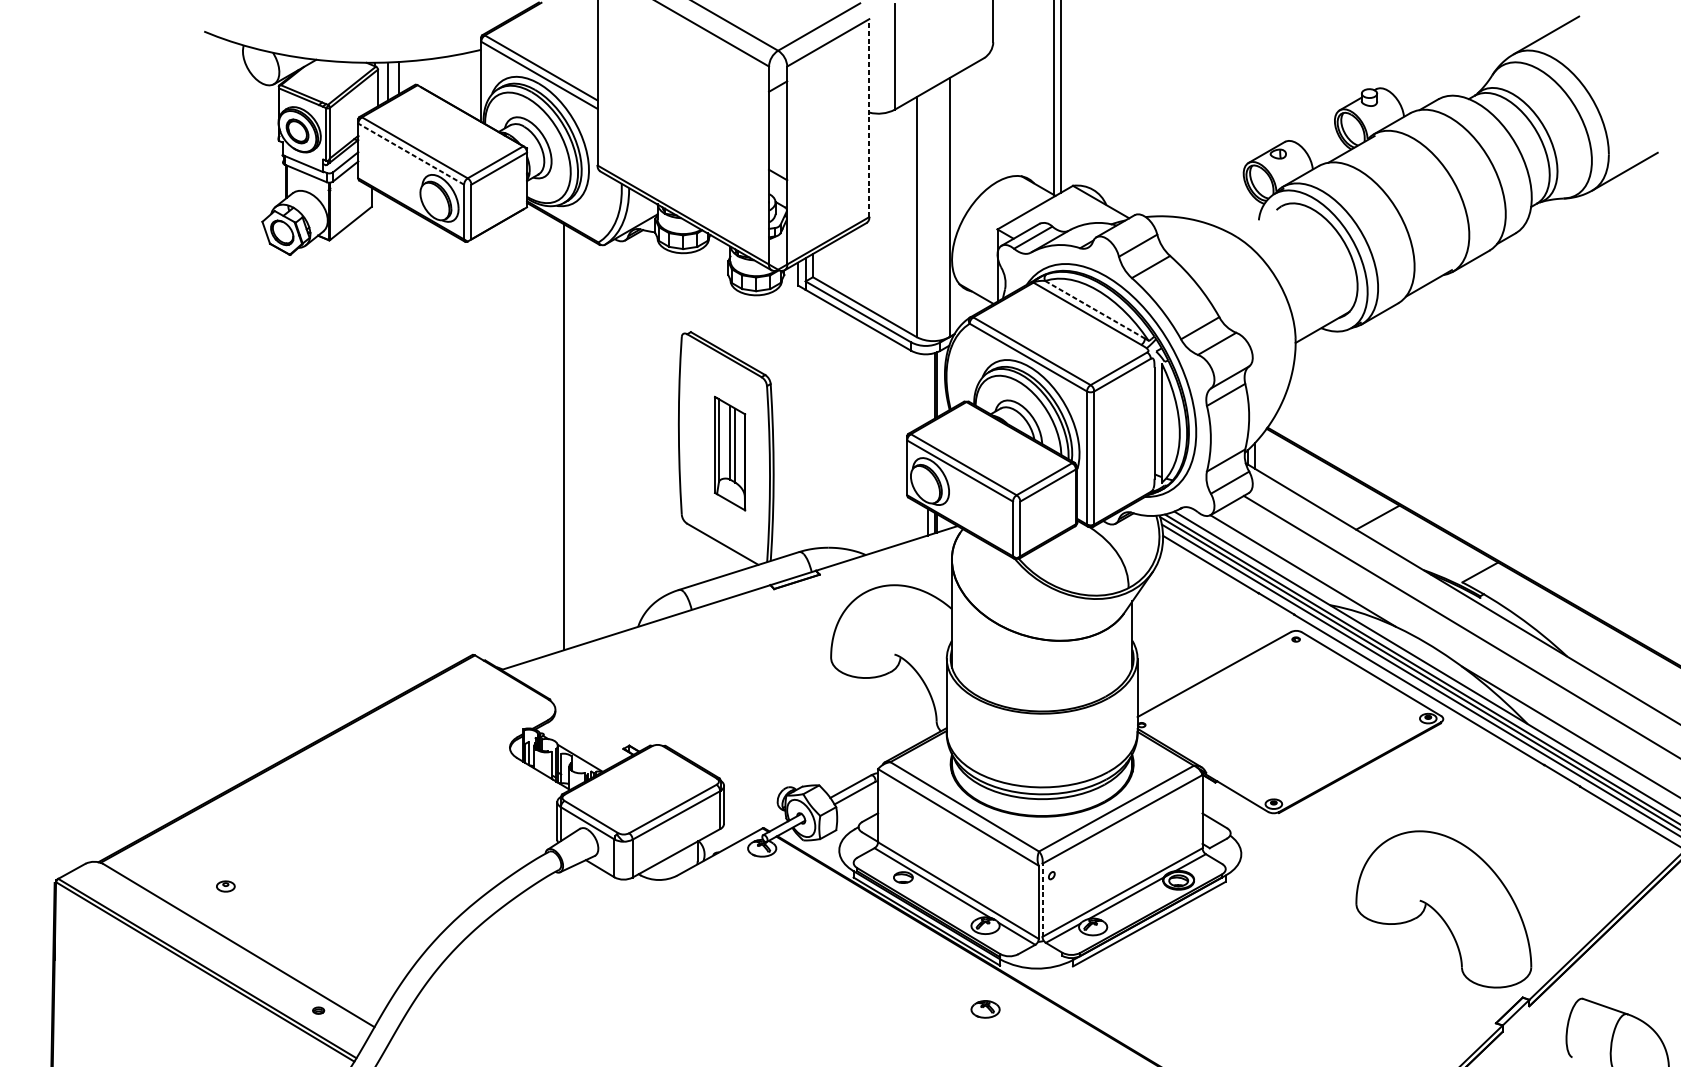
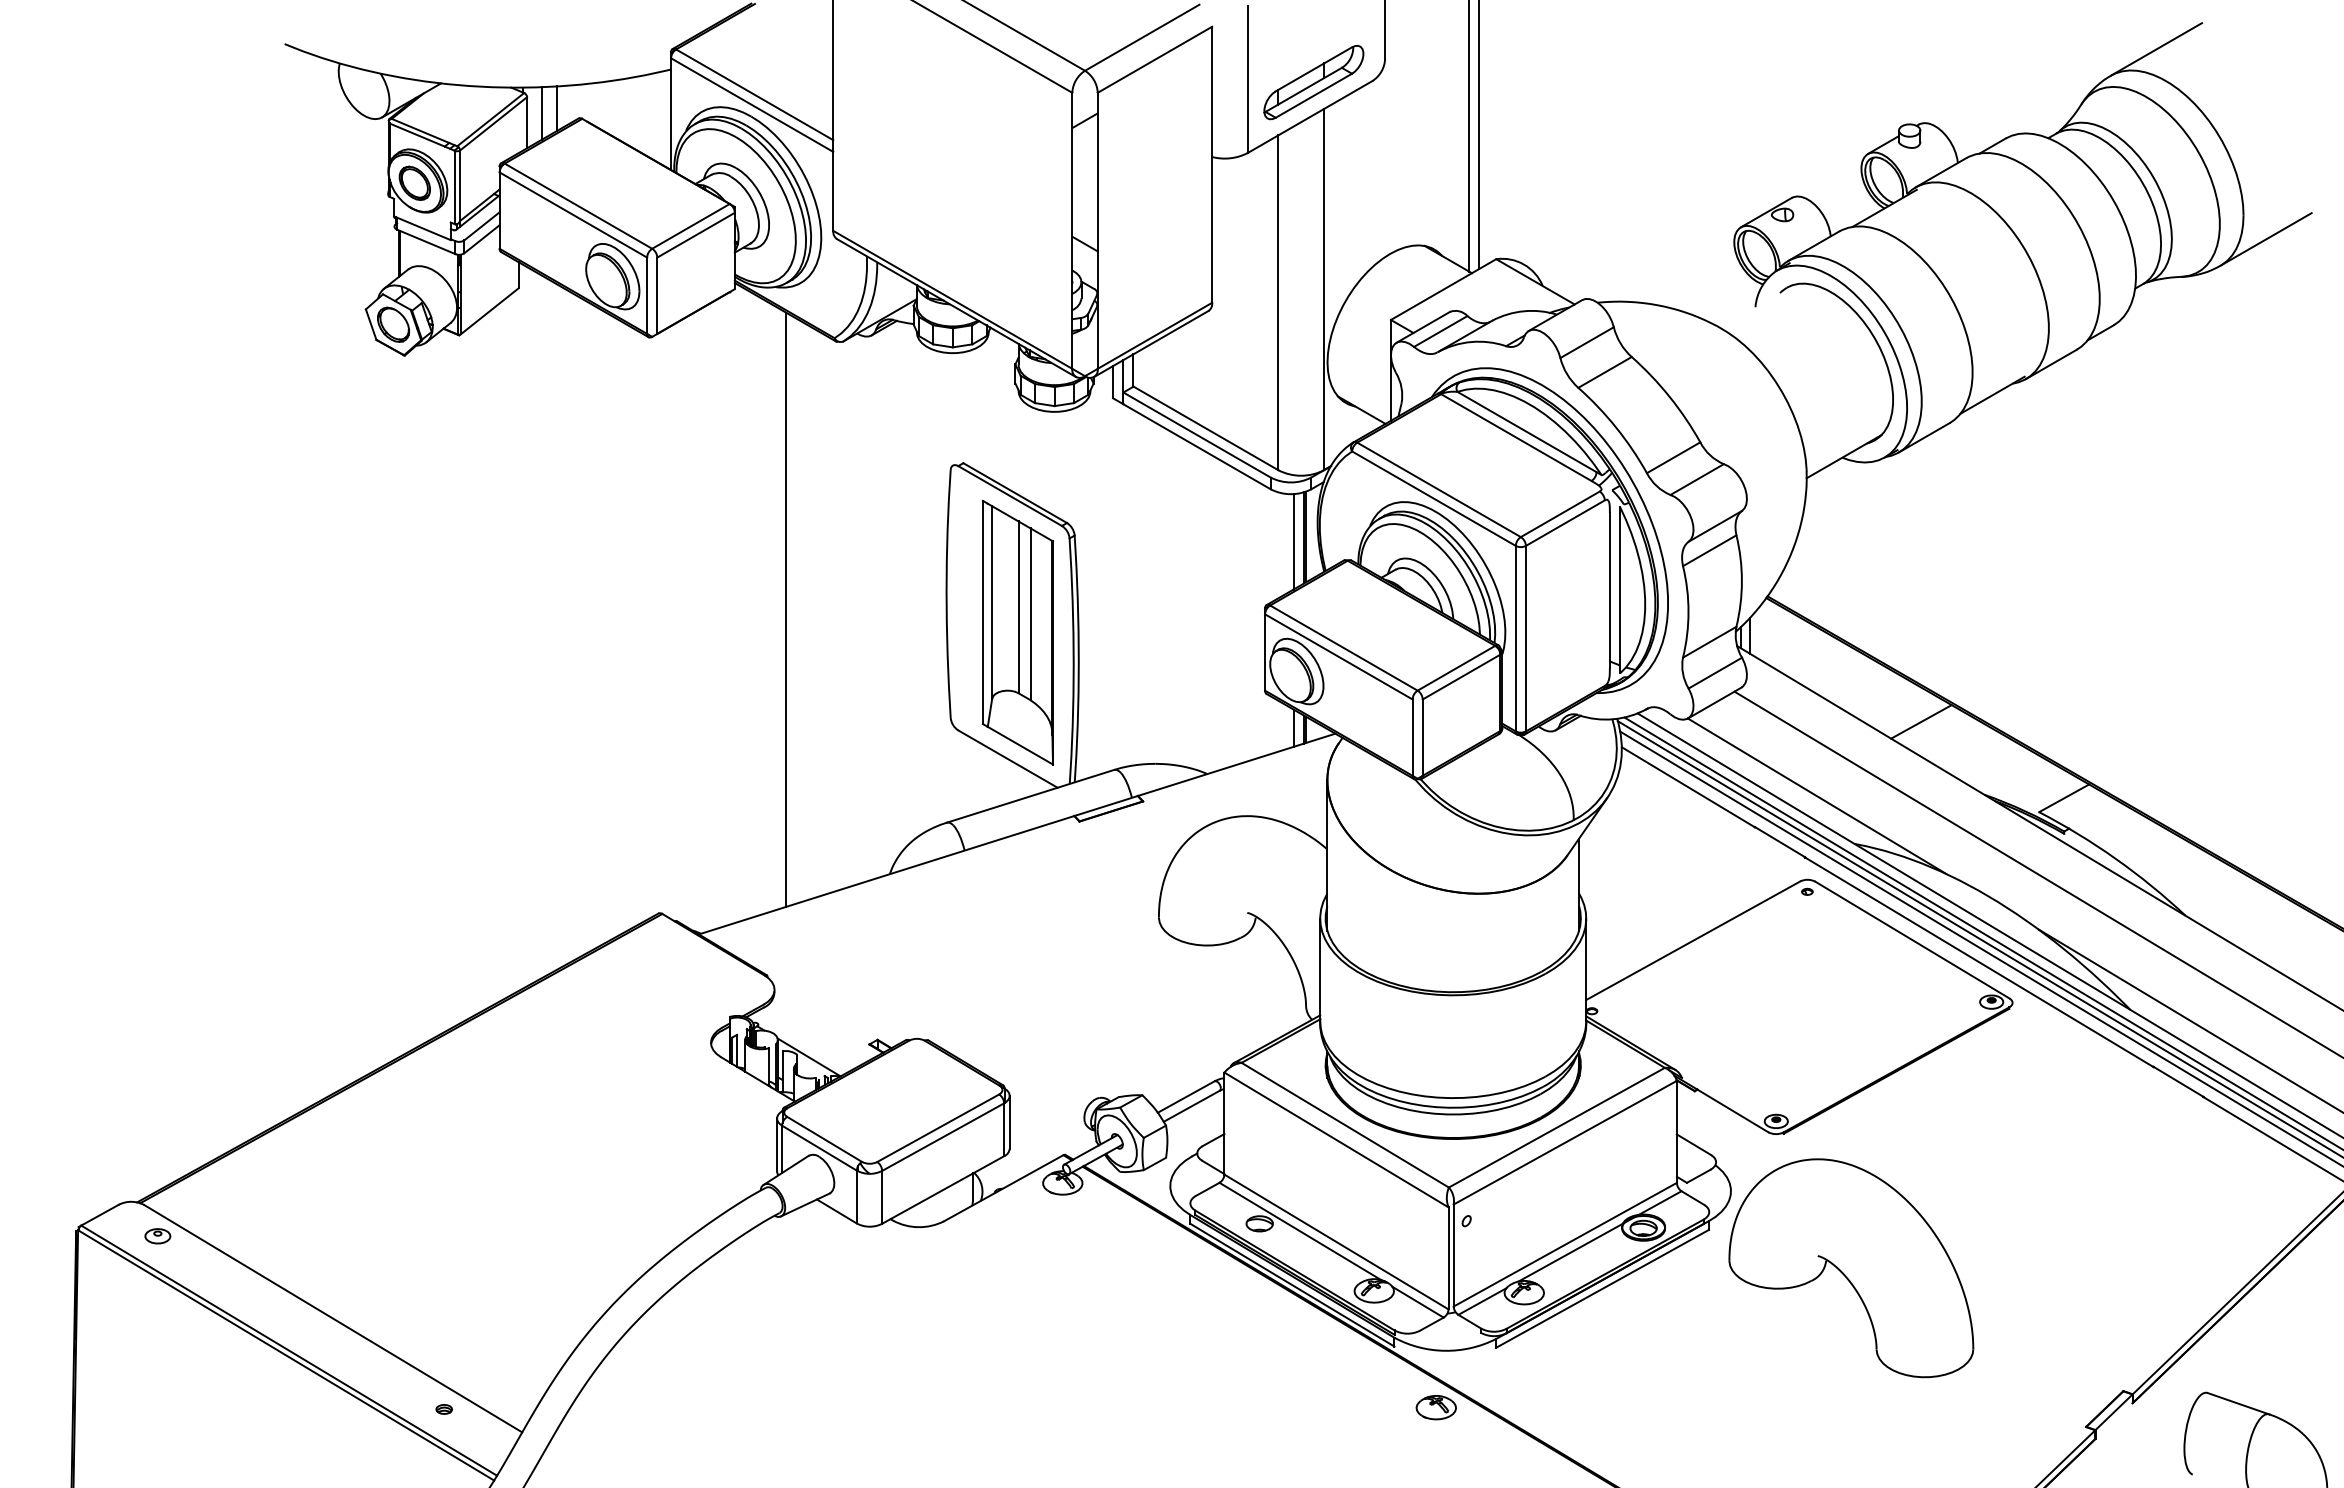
part: (941, 59) -> (1313, 82), added
line: (869, 117) -> (1212, 164), dashed -> solid
line: (410, 153) -> (572, 214), dashed -> solid
line: (1095, 310) -> (1527, 432), dashed -> solid
line: (927, 388) -> (1293, 541), added
part: (729, 453) -> (1017, 632), size x1.67
part: (225, 886) -> (157, 1236), moved
line: (1042, 900) -> (1453, 1255), dashed -> solid
part: (1443, 909) -> (1851, 1268), moved
part: (984, 1009) -> (1435, 1407), moved

